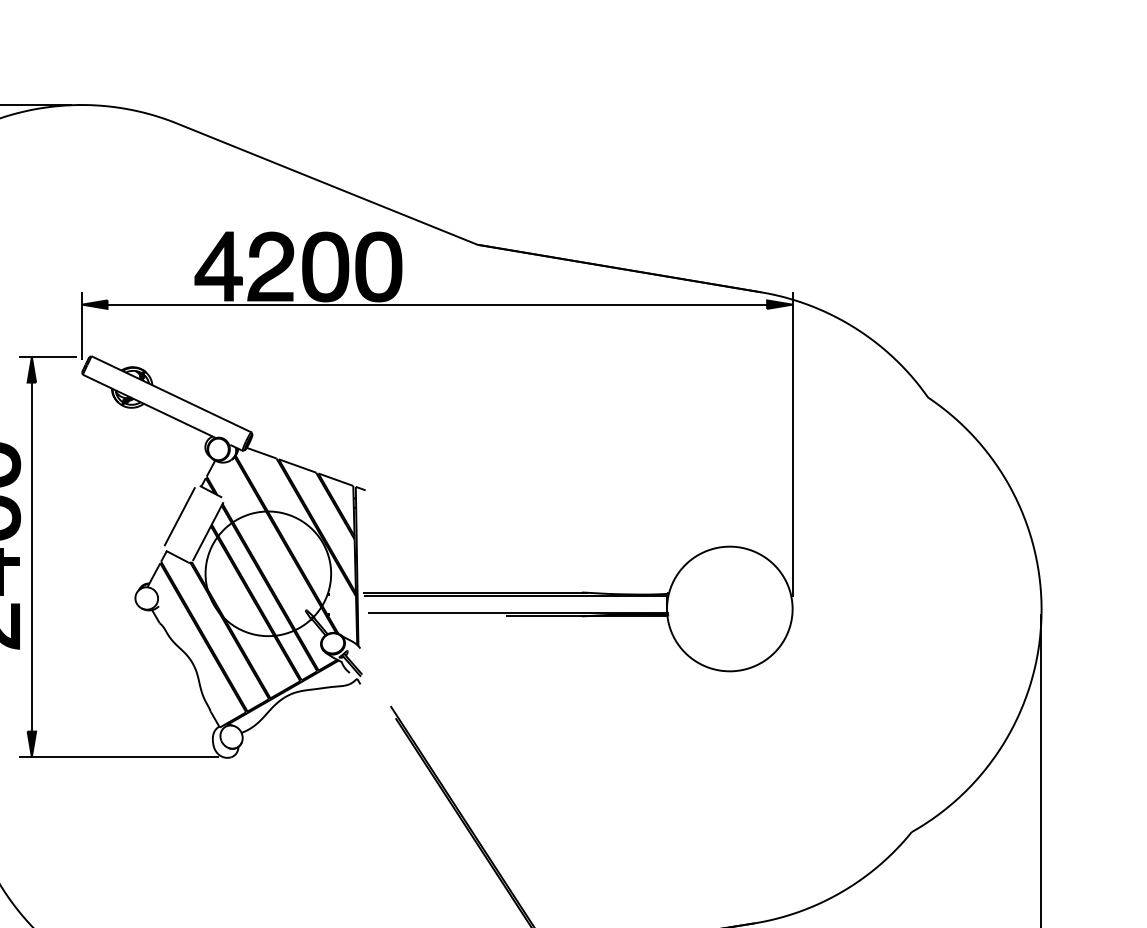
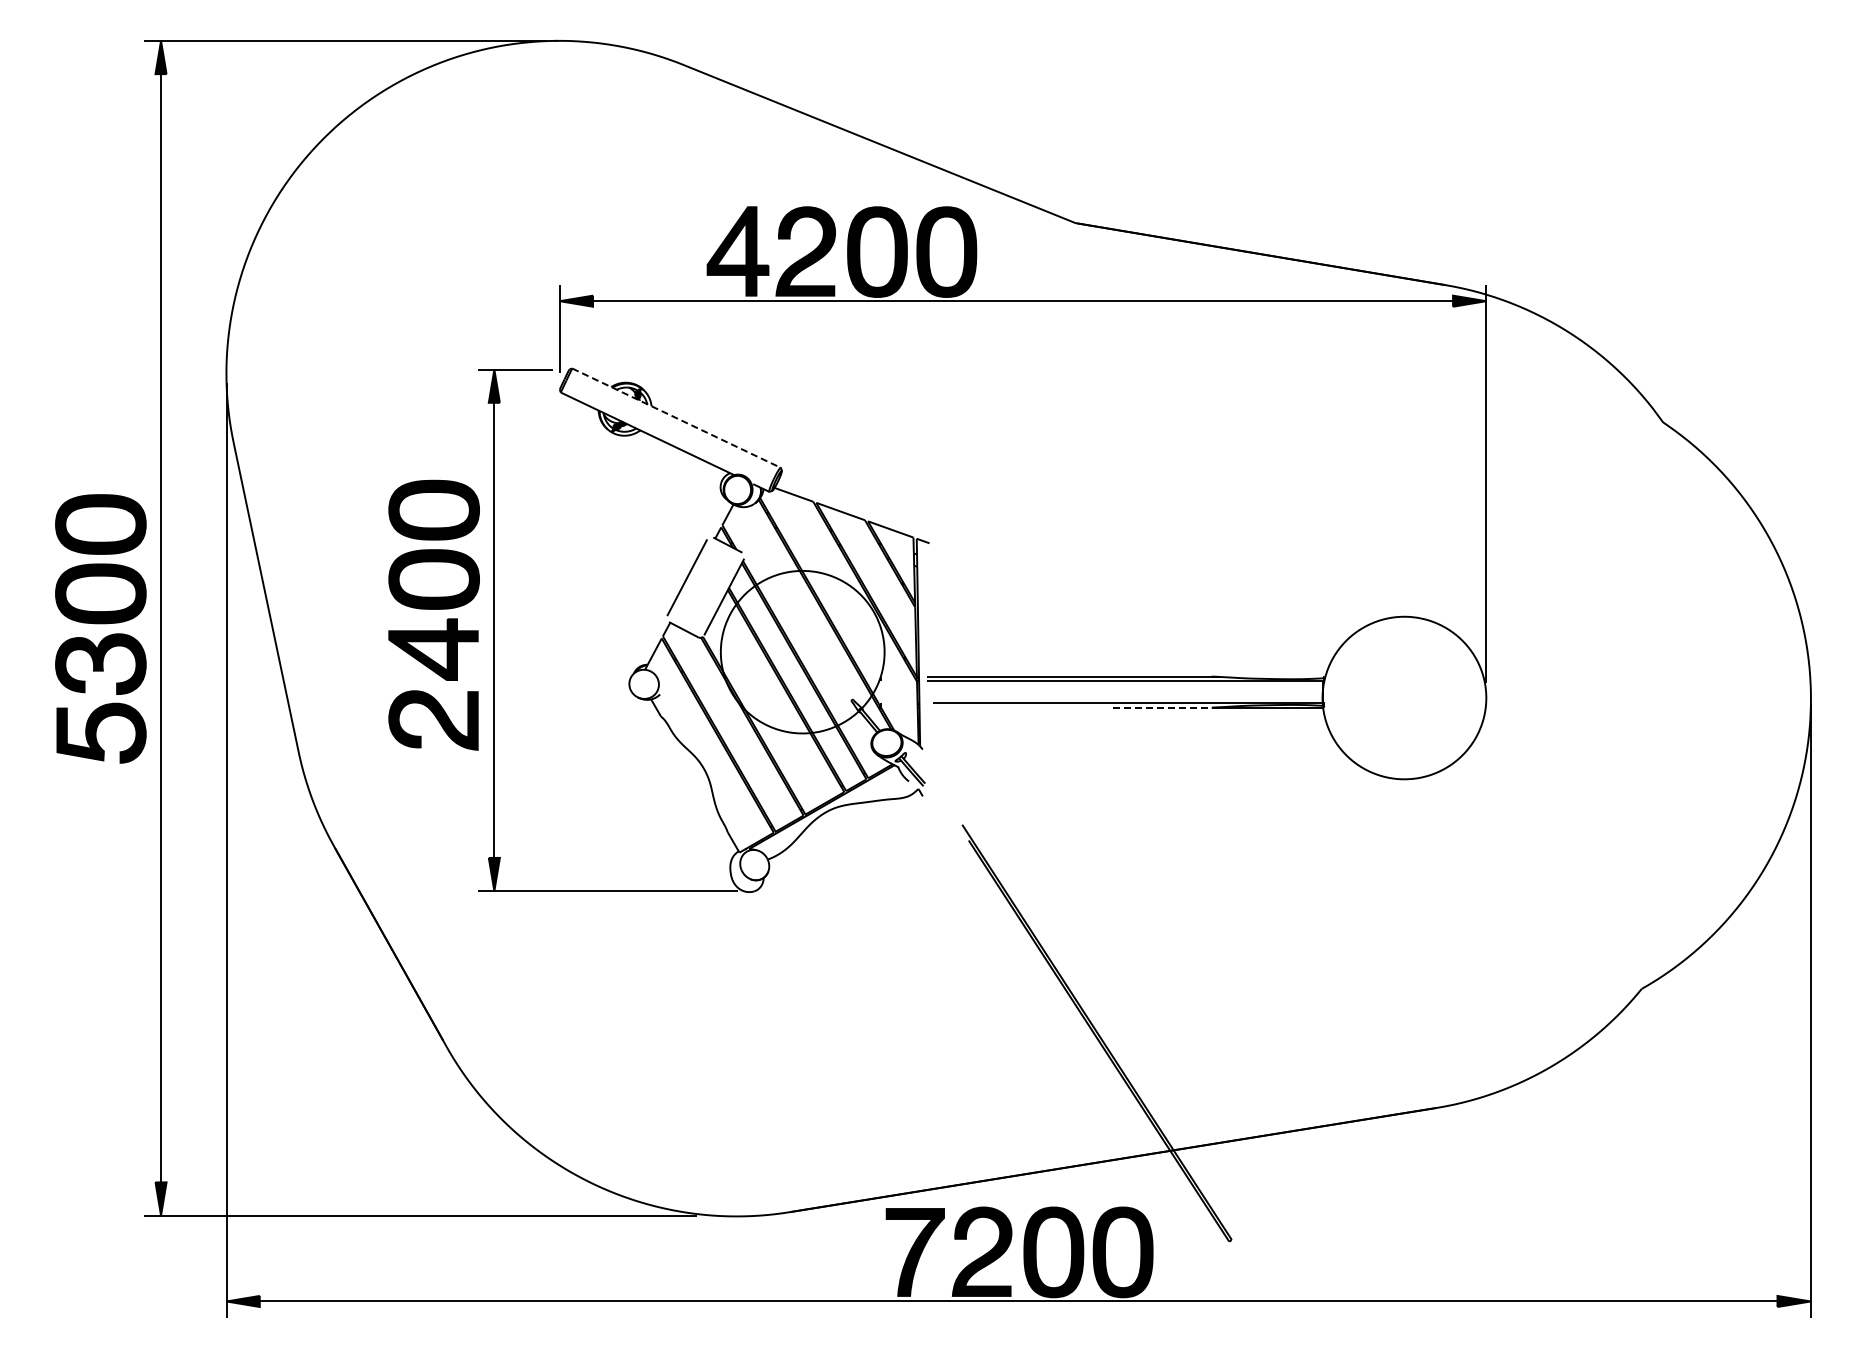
line: (171, 394) -> (676, 418), solid -> dashed
line: (544, 616) -> (1162, 707), solid -> dashed

